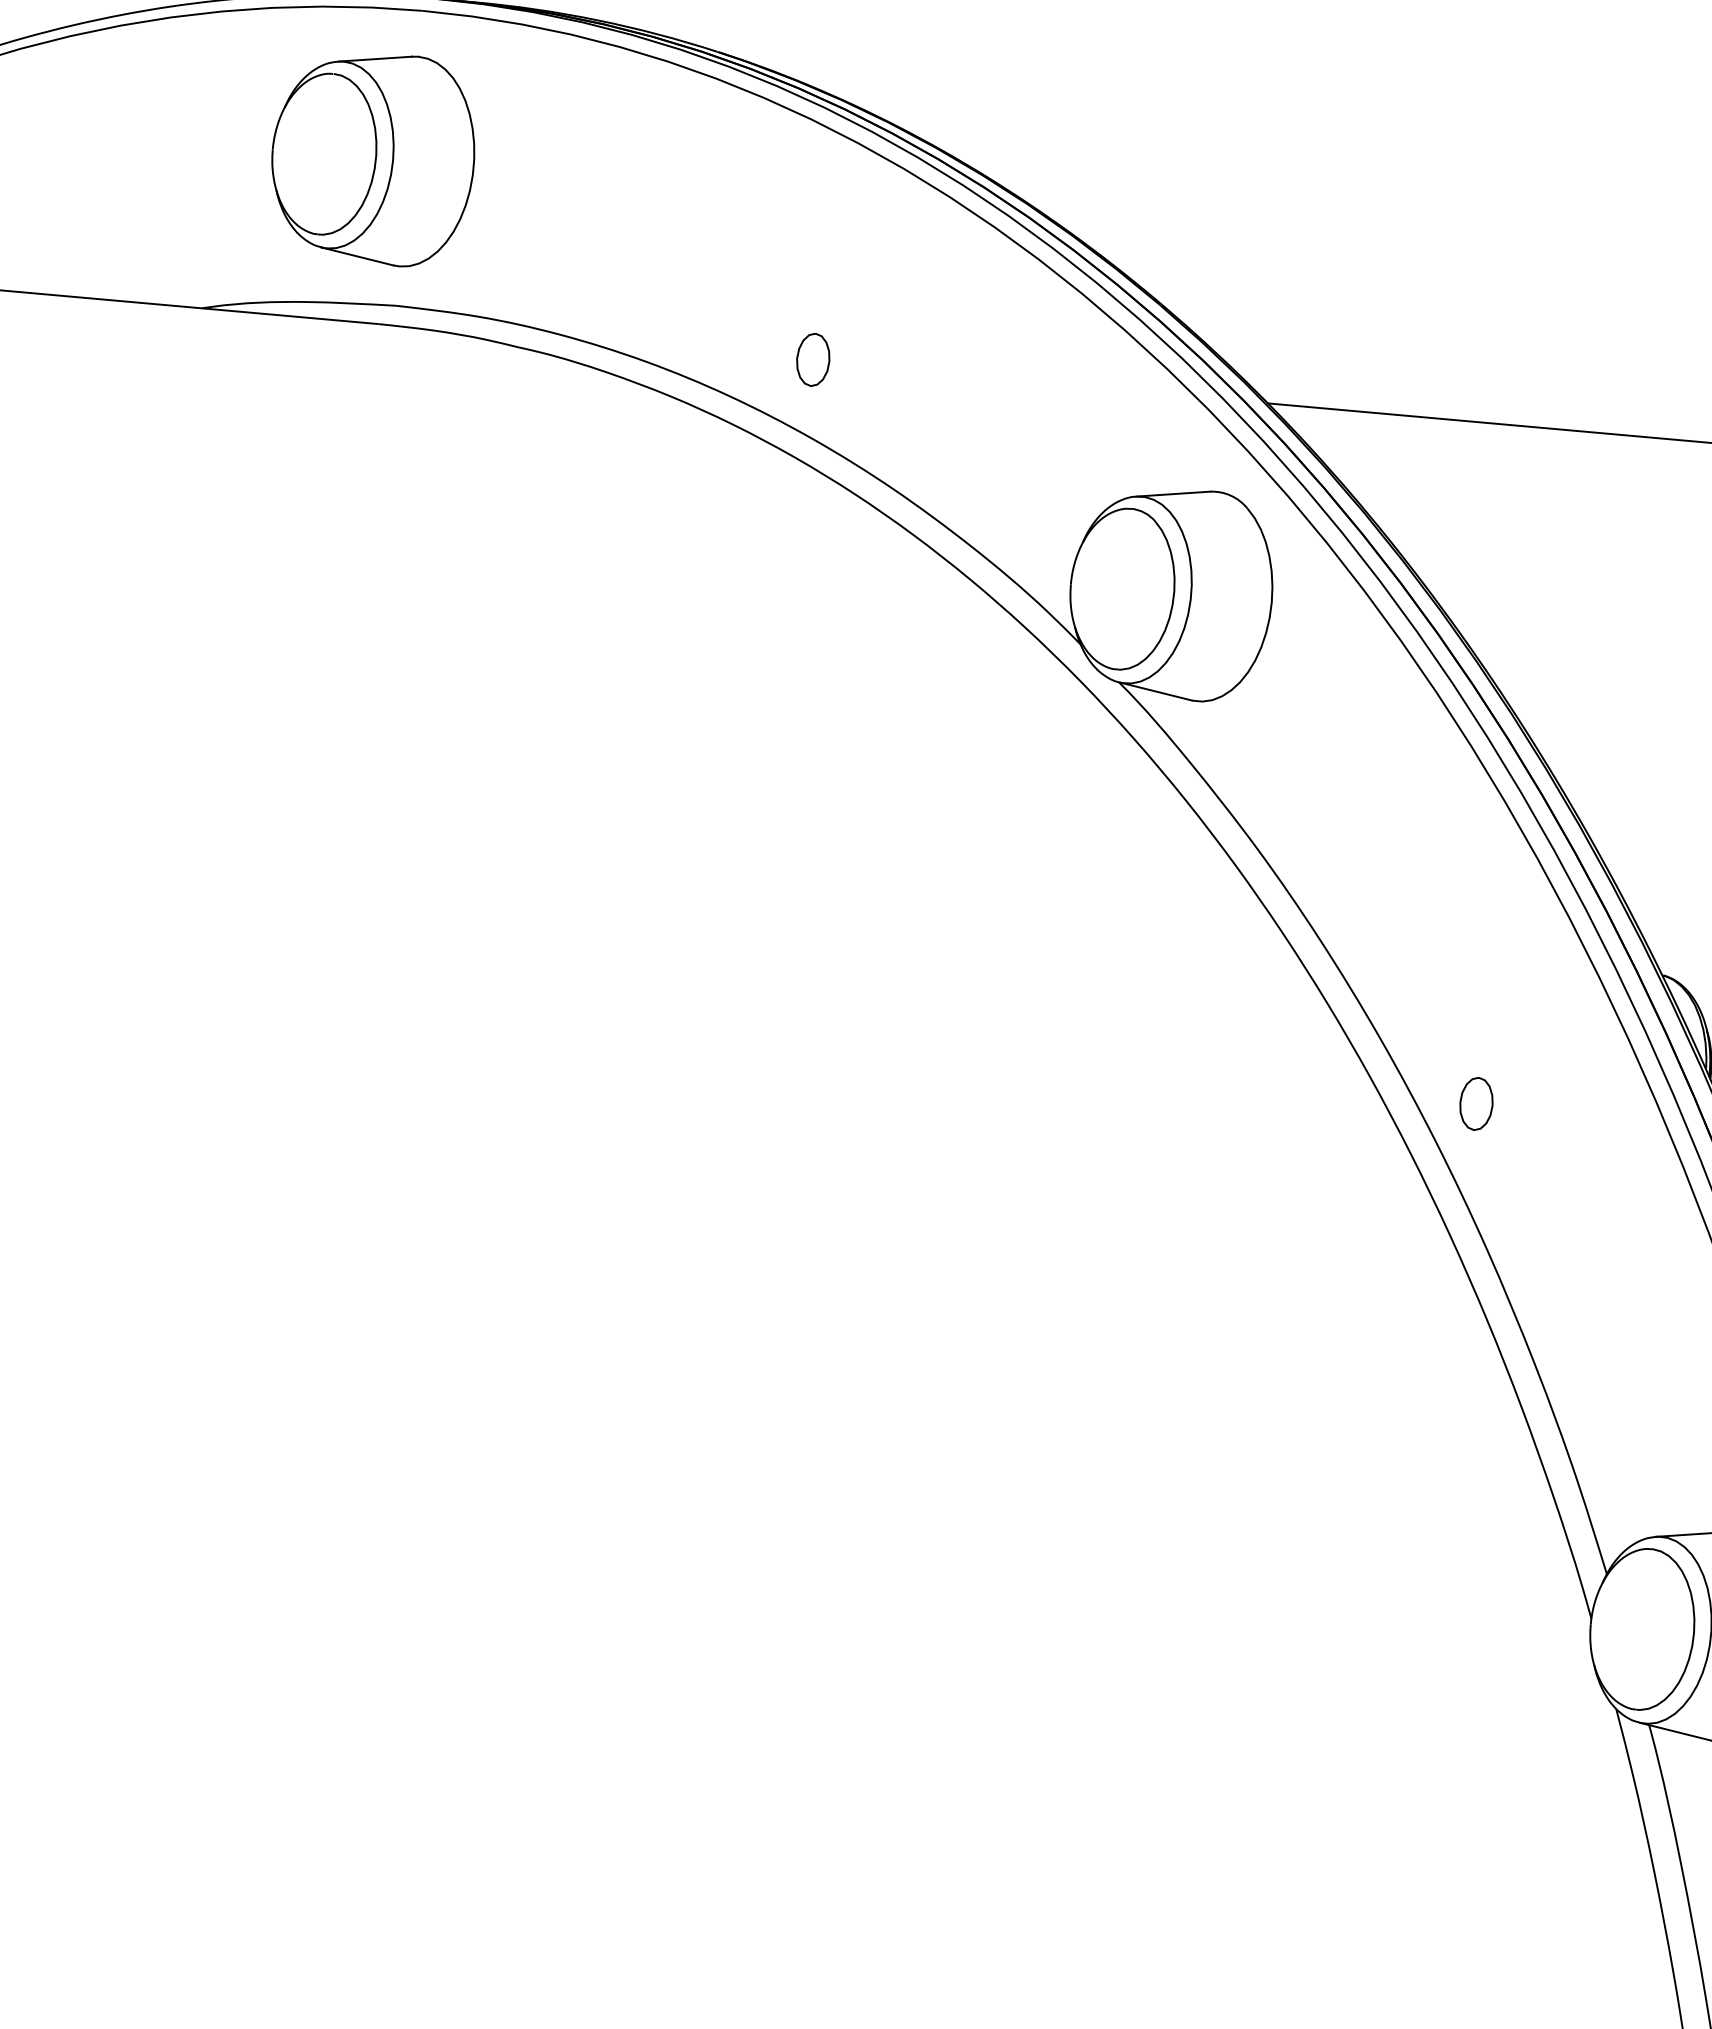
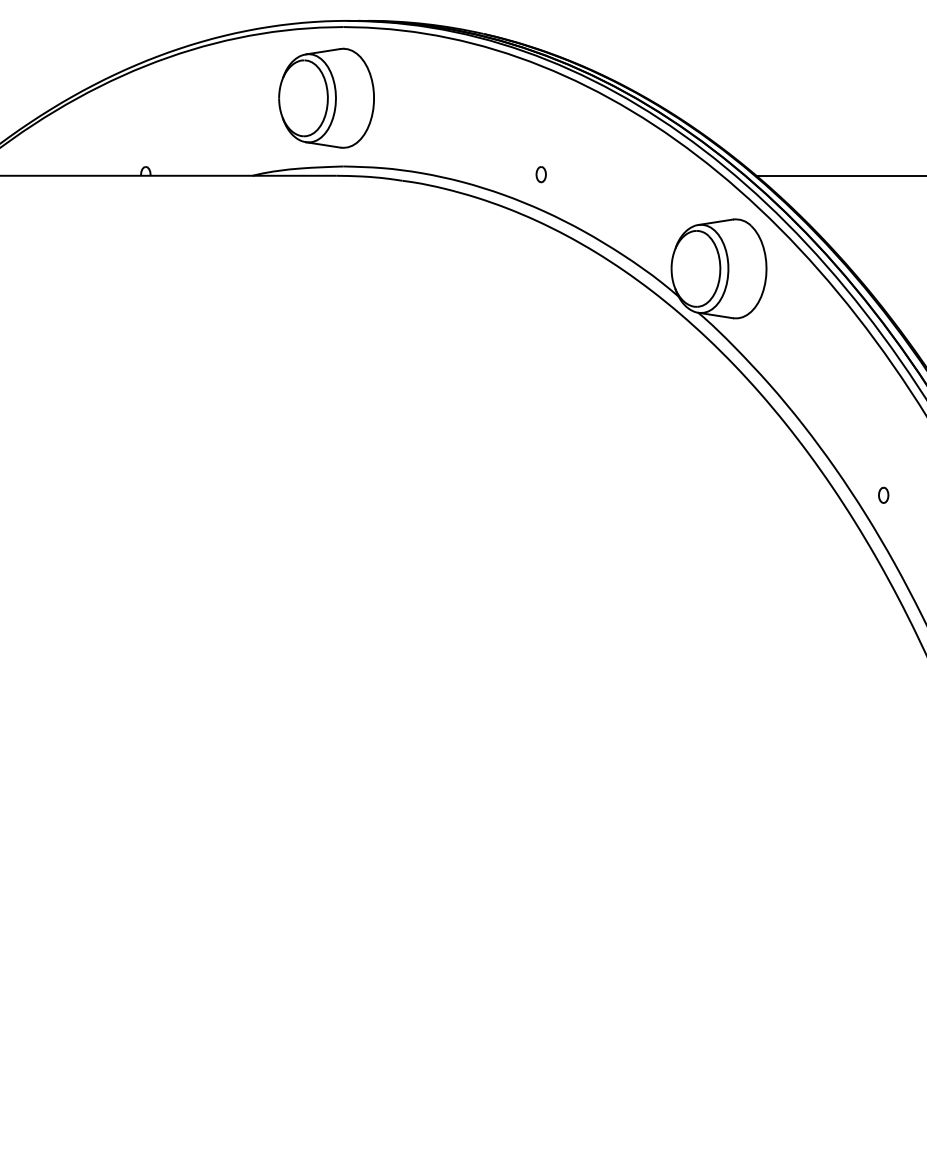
part: (811, 359) -> (540, 174), size x0.62
part: (1476, 1101) -> (883, 494), size x0.62

